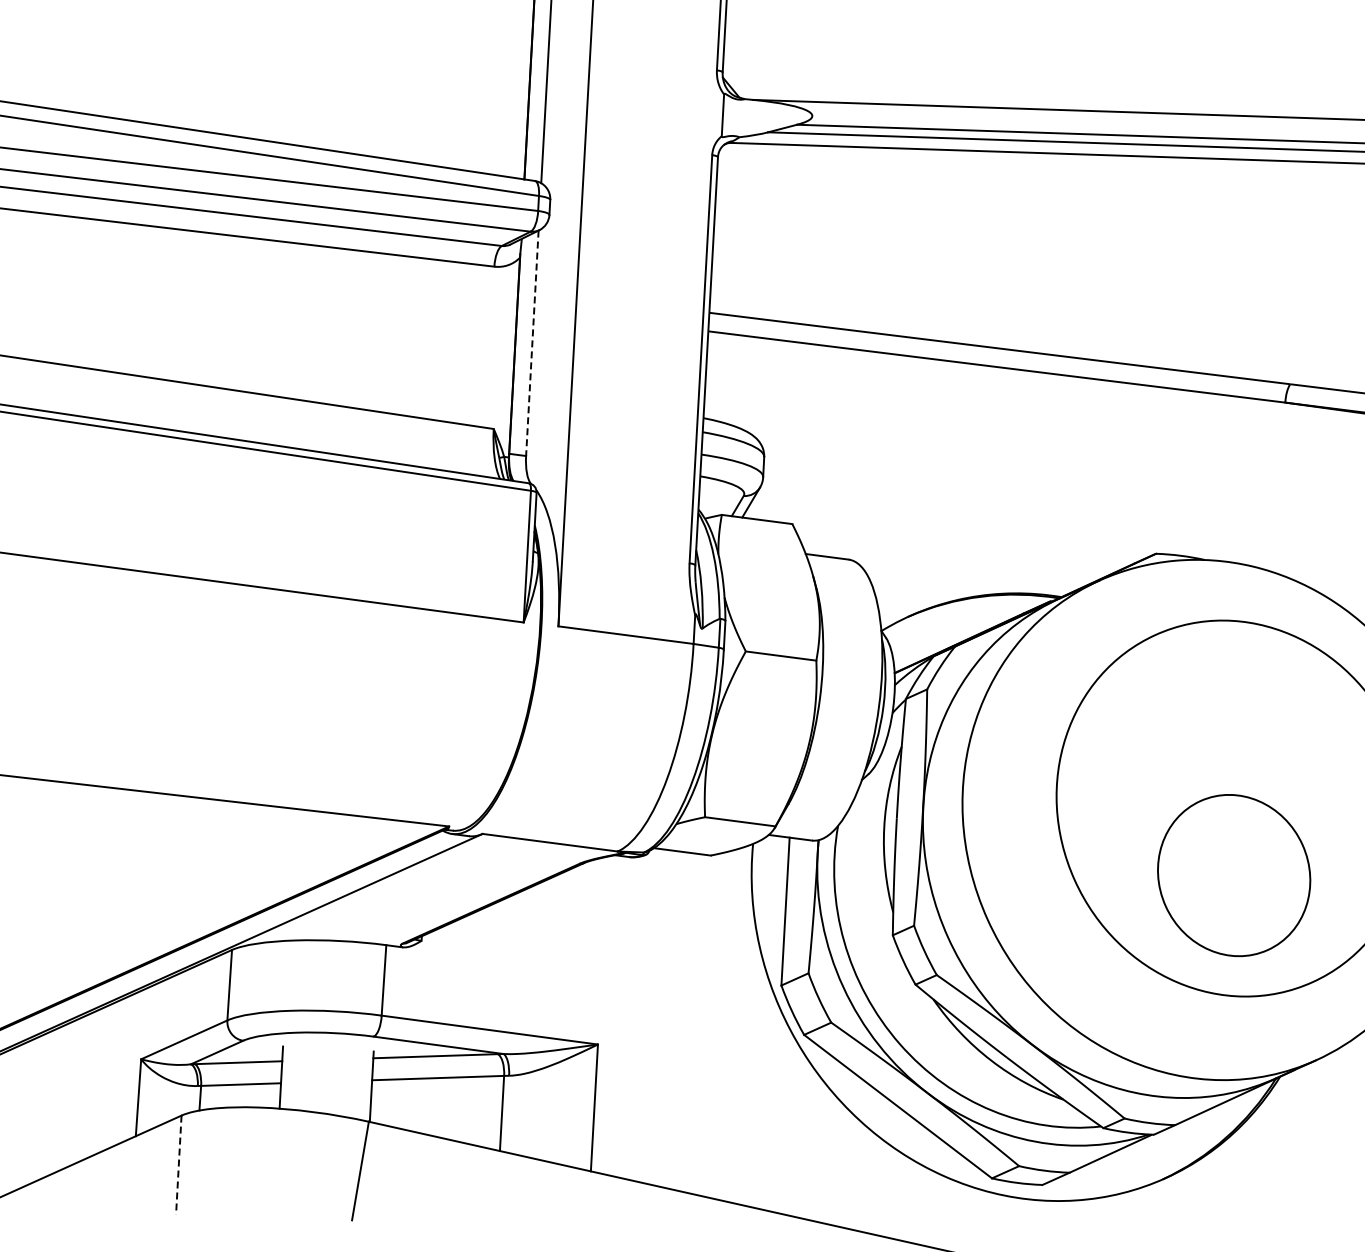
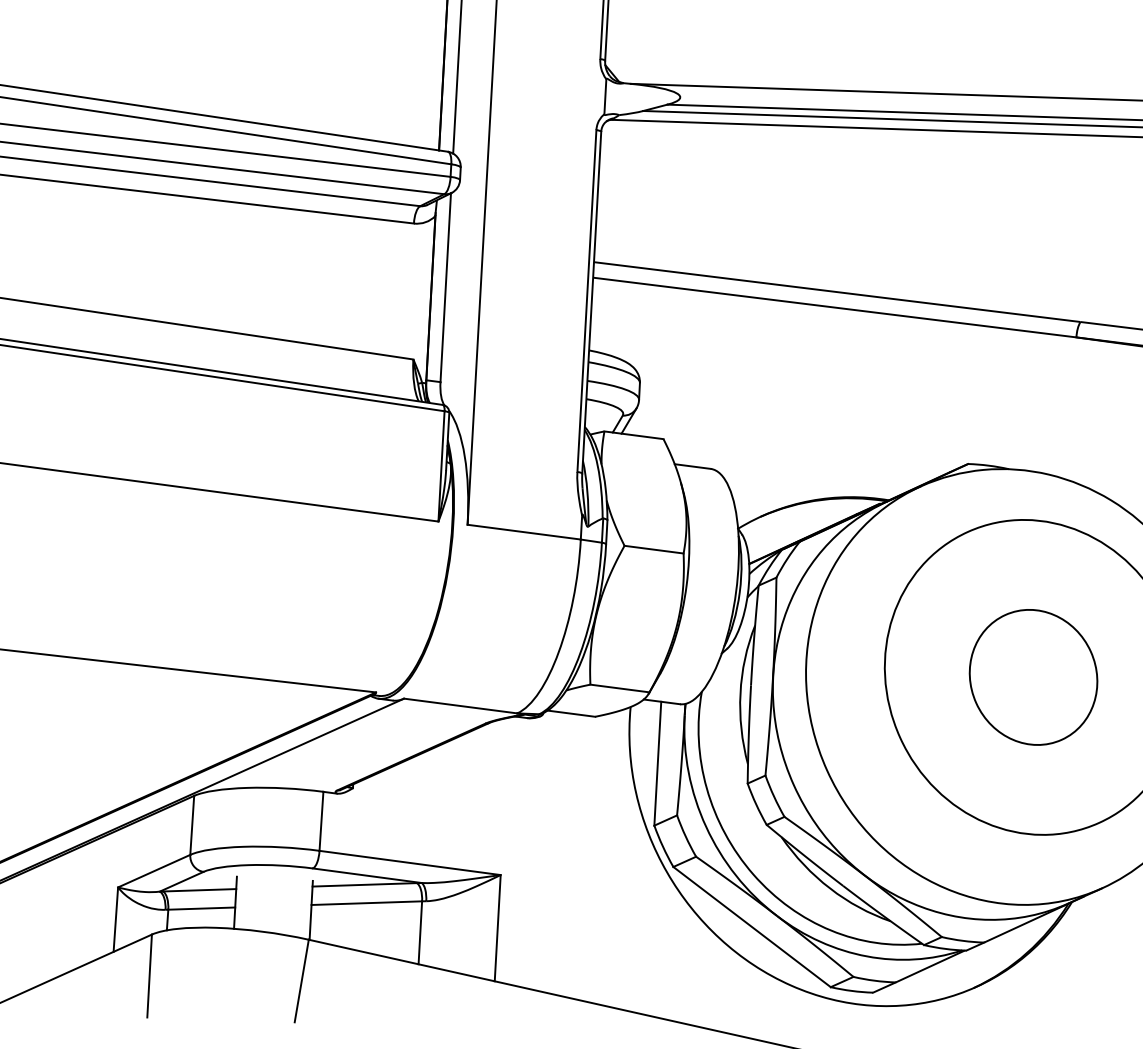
line: (532, 343) -> (445, 287), dashed -> solid
part: (1234, 875) -> (1033, 677), moved
line: (178, 1165) -> (149, 976), dashed -> solid

